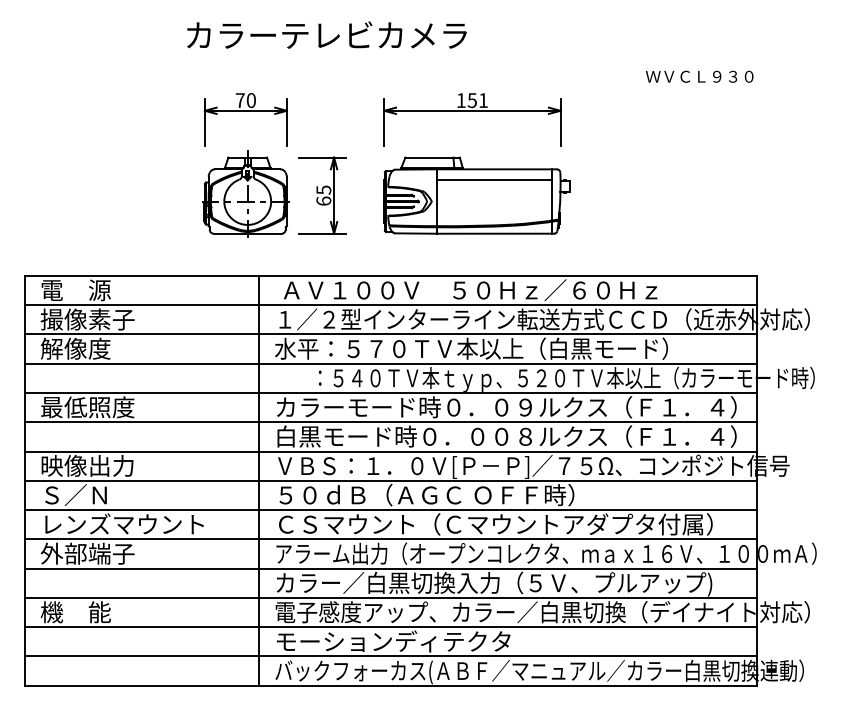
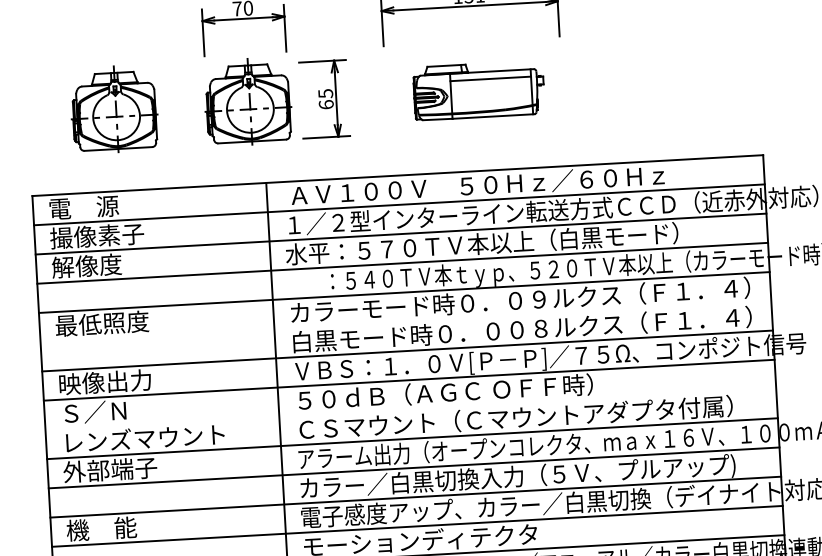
part: (111, 193) -> (113, 108), added
part: (476, 195) -> (478, 90), size x0.7
line: (391, 422) -> (406, 321), removed
line: (391, 510) -> (411, 409), removed

